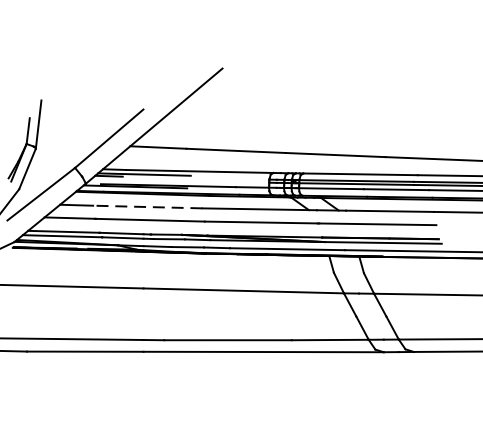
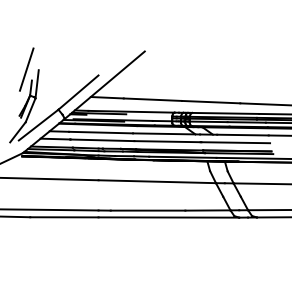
line: (20, 99) -> (26, 69), added
line: (148, 206) -> (101, 132), dashed -> solid

